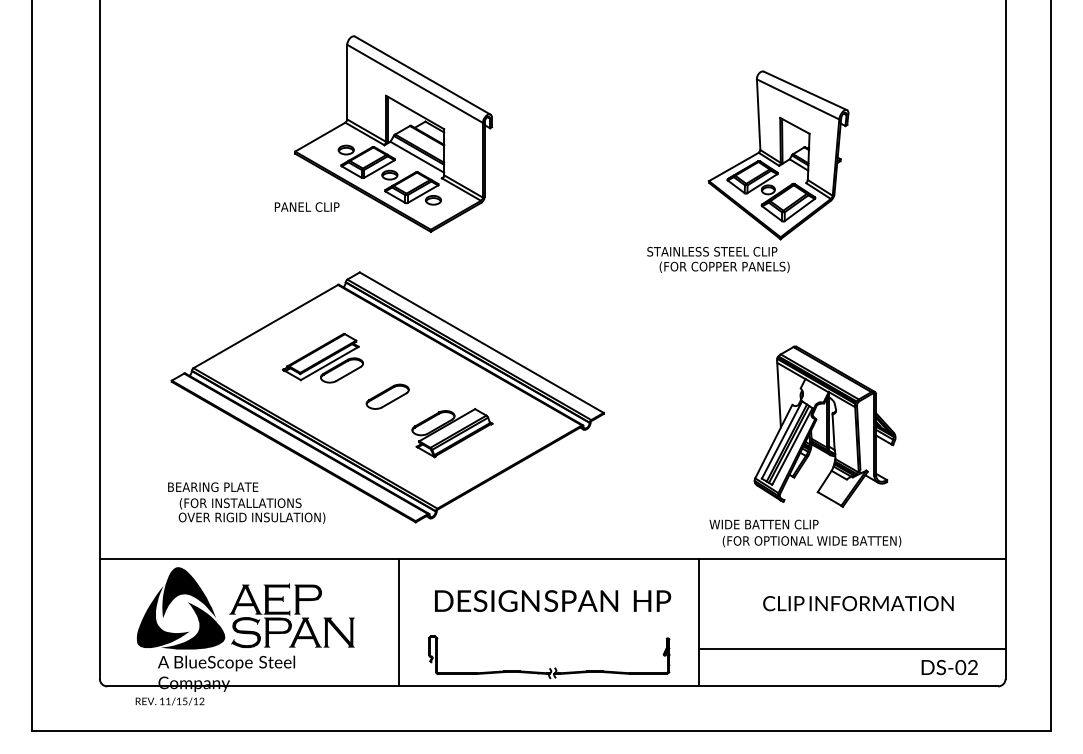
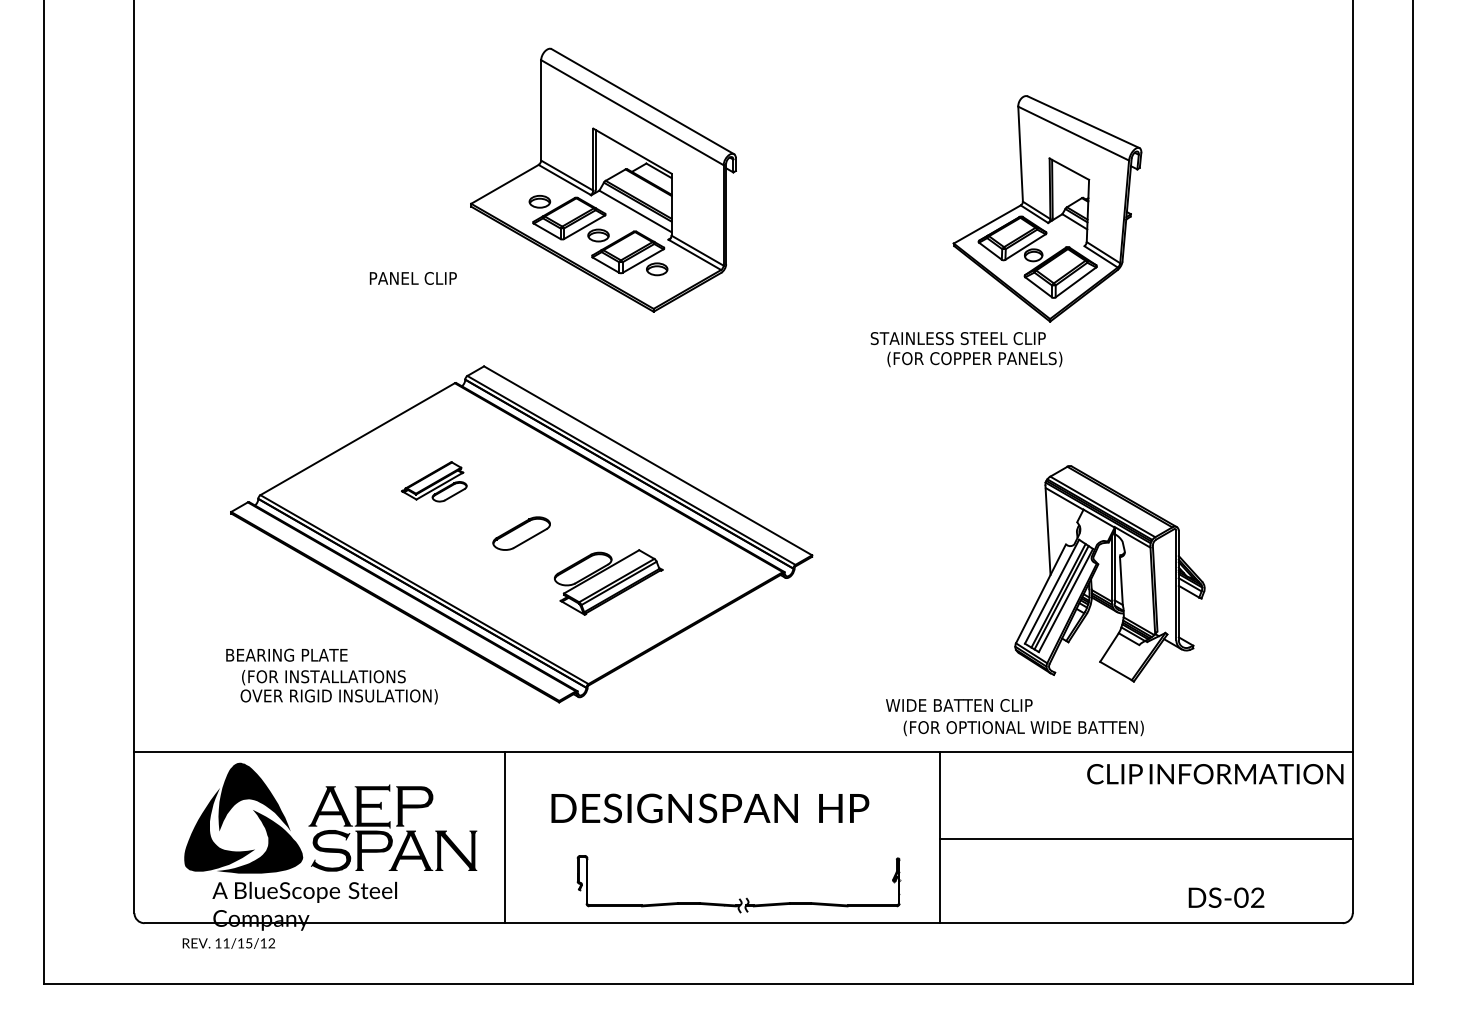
part: (393, 133) -> (603, 179), moved
part: (322, 358) -> (433, 482), size x0.6
text: (805, 533) -> (1015, 717), moved
text: (553, 600) -> (711, 807), moved
text: (858, 603) -> (1215, 774), moved
line: (399, 622) -> (505, 837), moved
line: (851, 648) -> (1145, 838), moved
text: (949, 667) -> (1226, 897), moved

